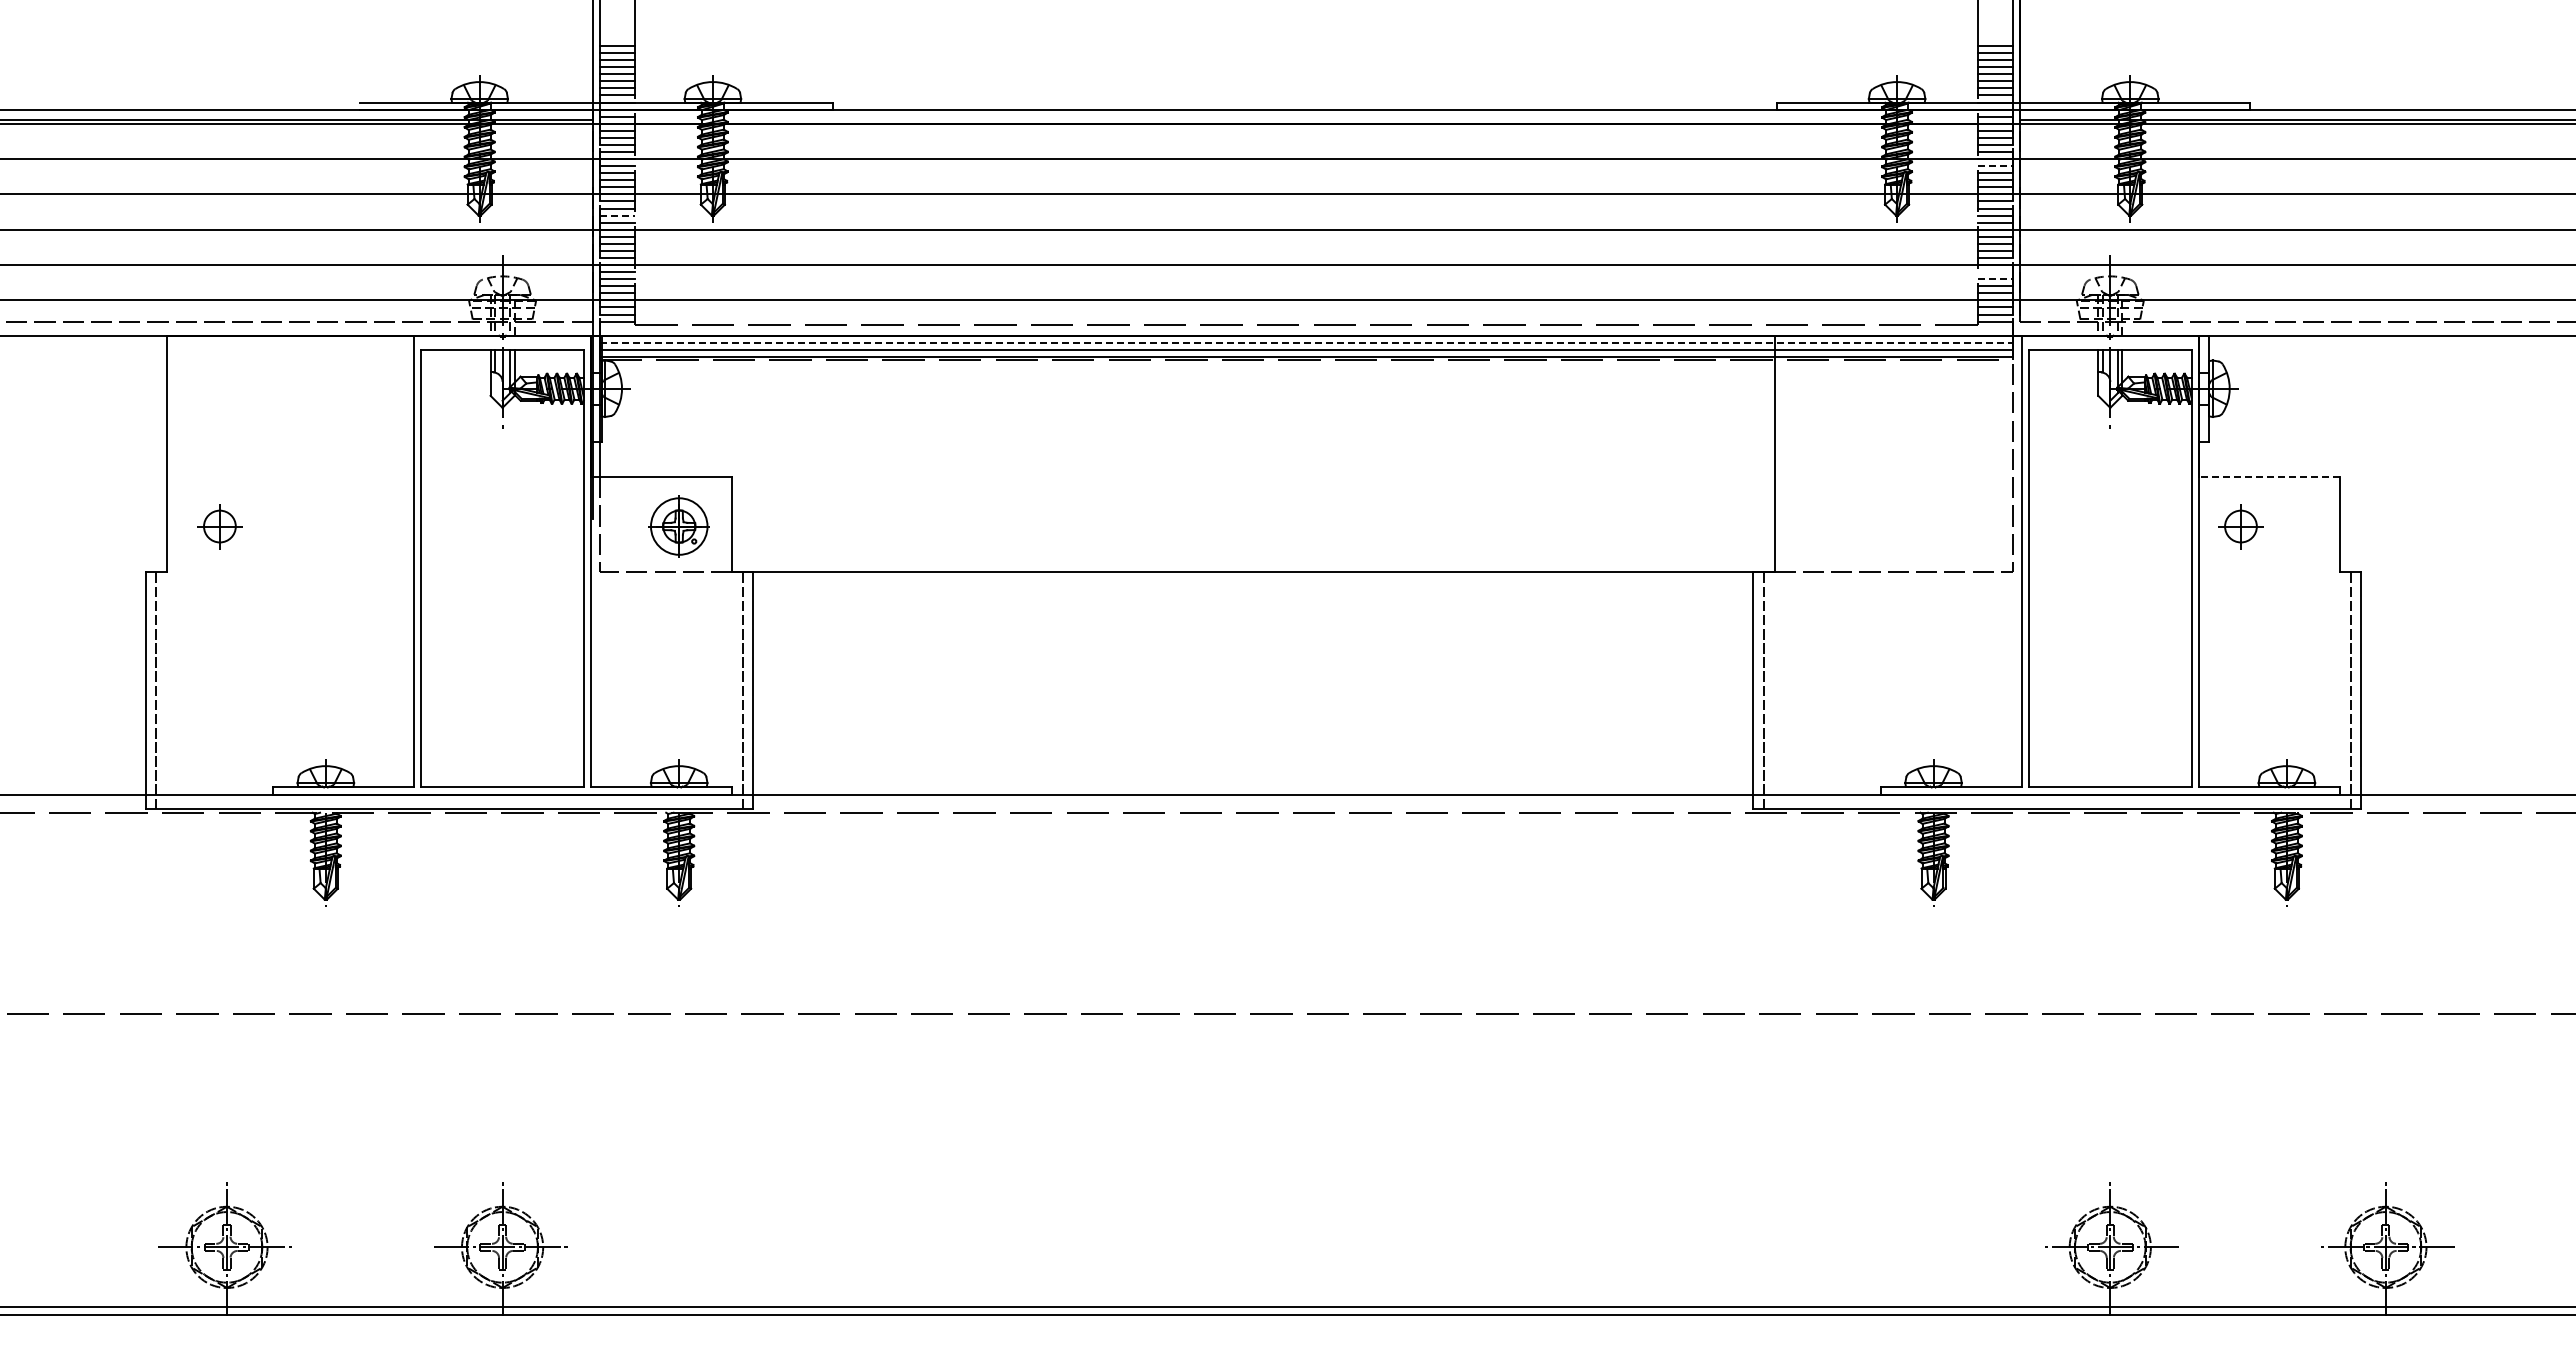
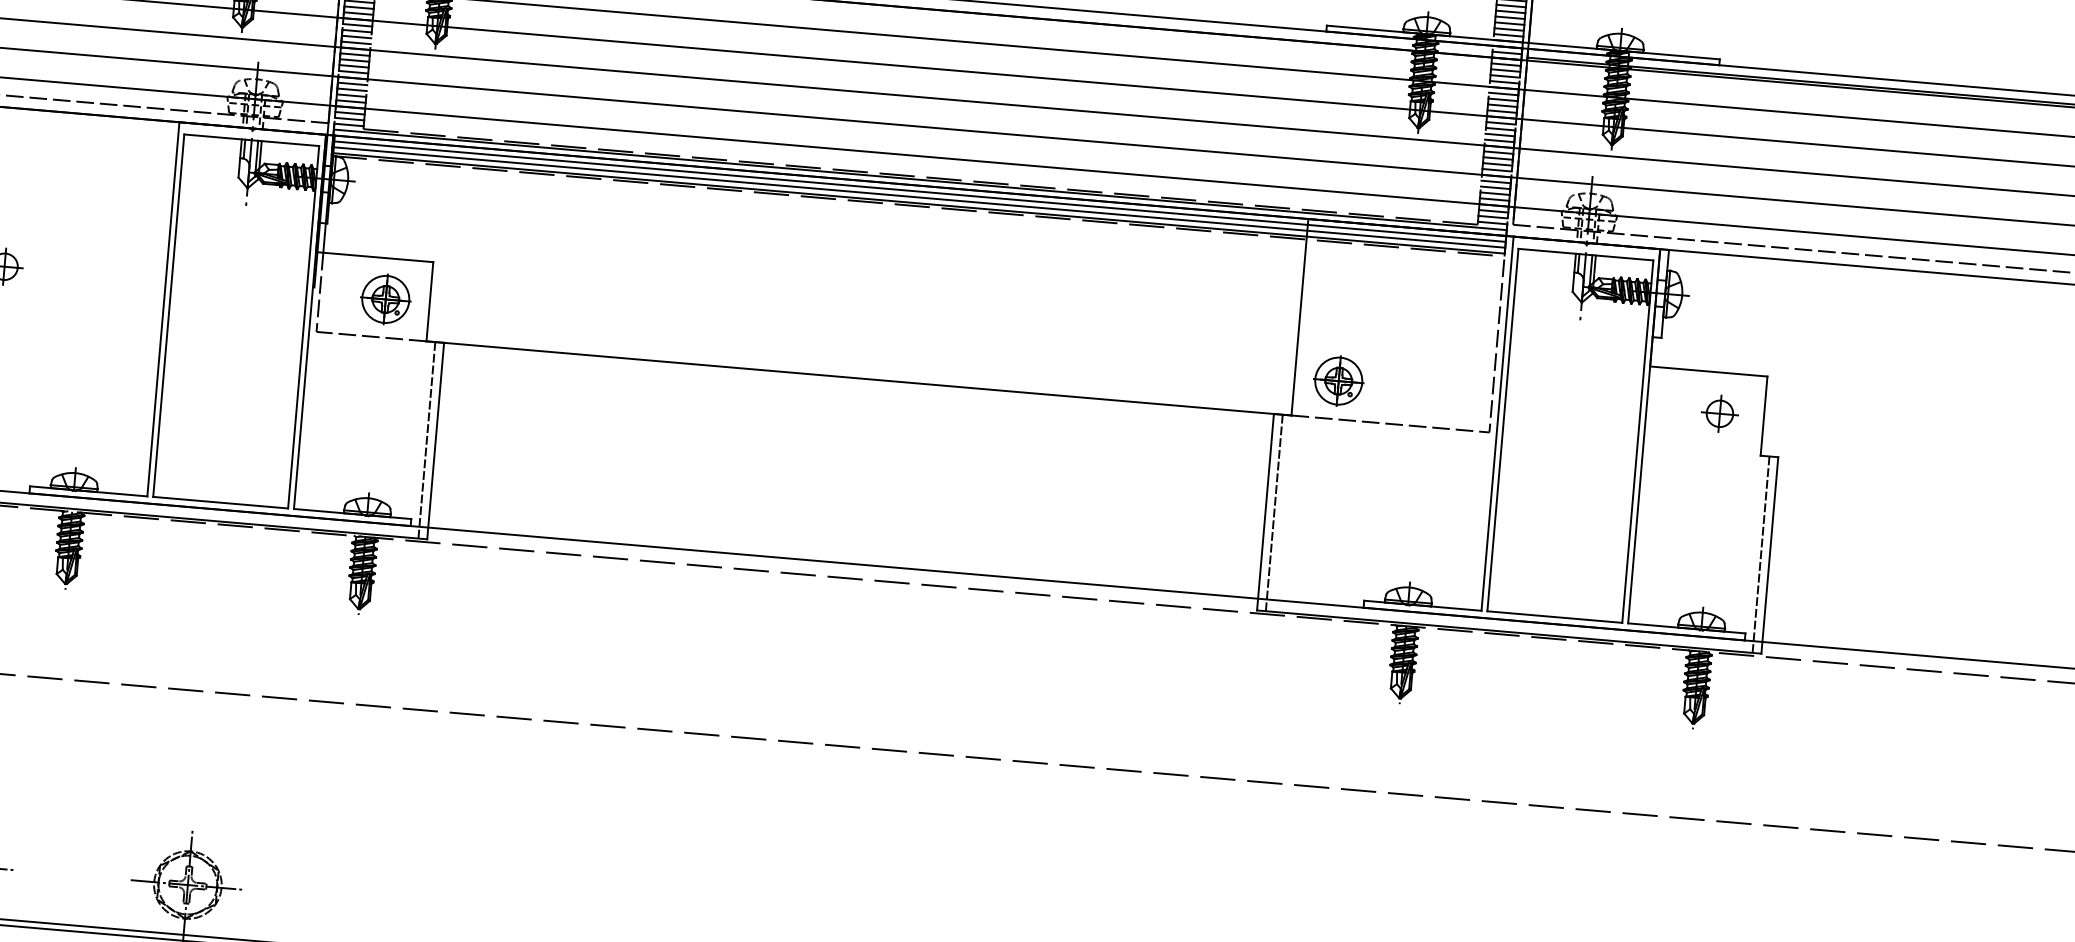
line: (1995, 166) -> (1503, 94), dashed -> solid
line: (617, 215) -> (356, 36), dashed -> solid
line: (1995, 272) -> (1496, 182), added
line: (1995, 279) -> (1495, 188), dashed -> solid
line: (1306, 328) -> (920, 179), added
line: (1306, 342) -> (919, 191), dashed -> solid
line: (2269, 477) -> (1708, 371), dashed -> solid
part: (1827, 526) -> (1338, 381), added
part: (2240, 526) -> (1719, 413), moved

